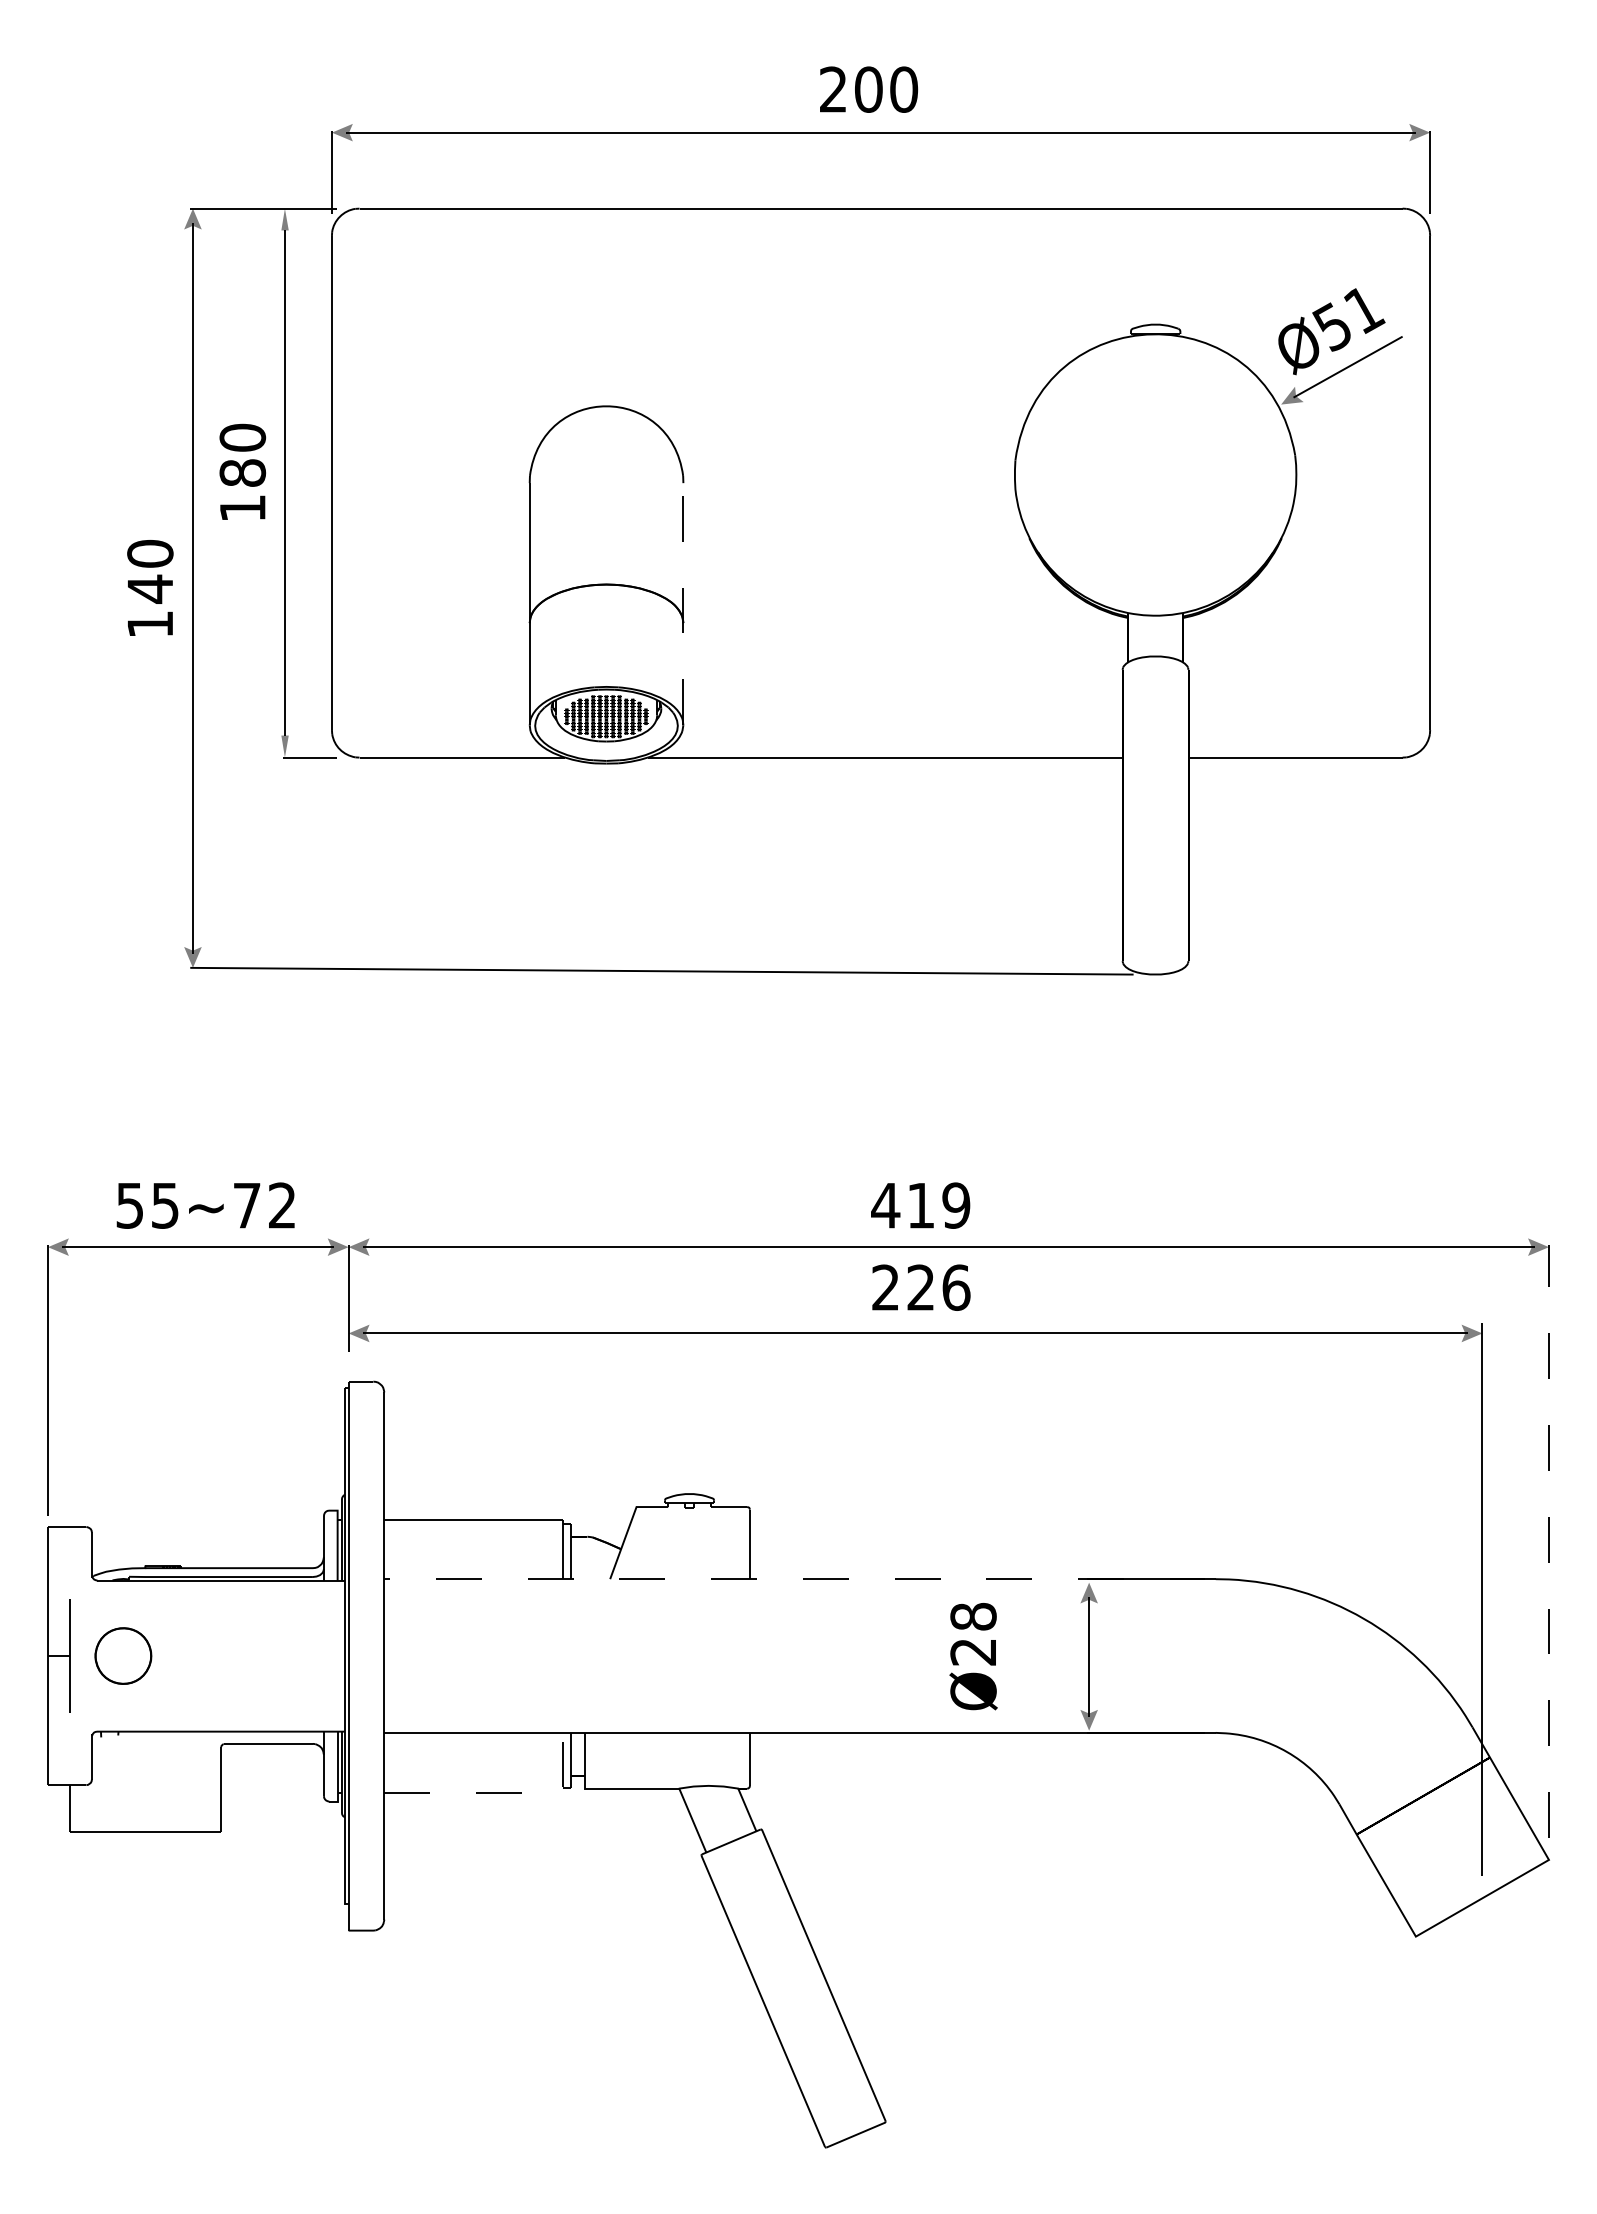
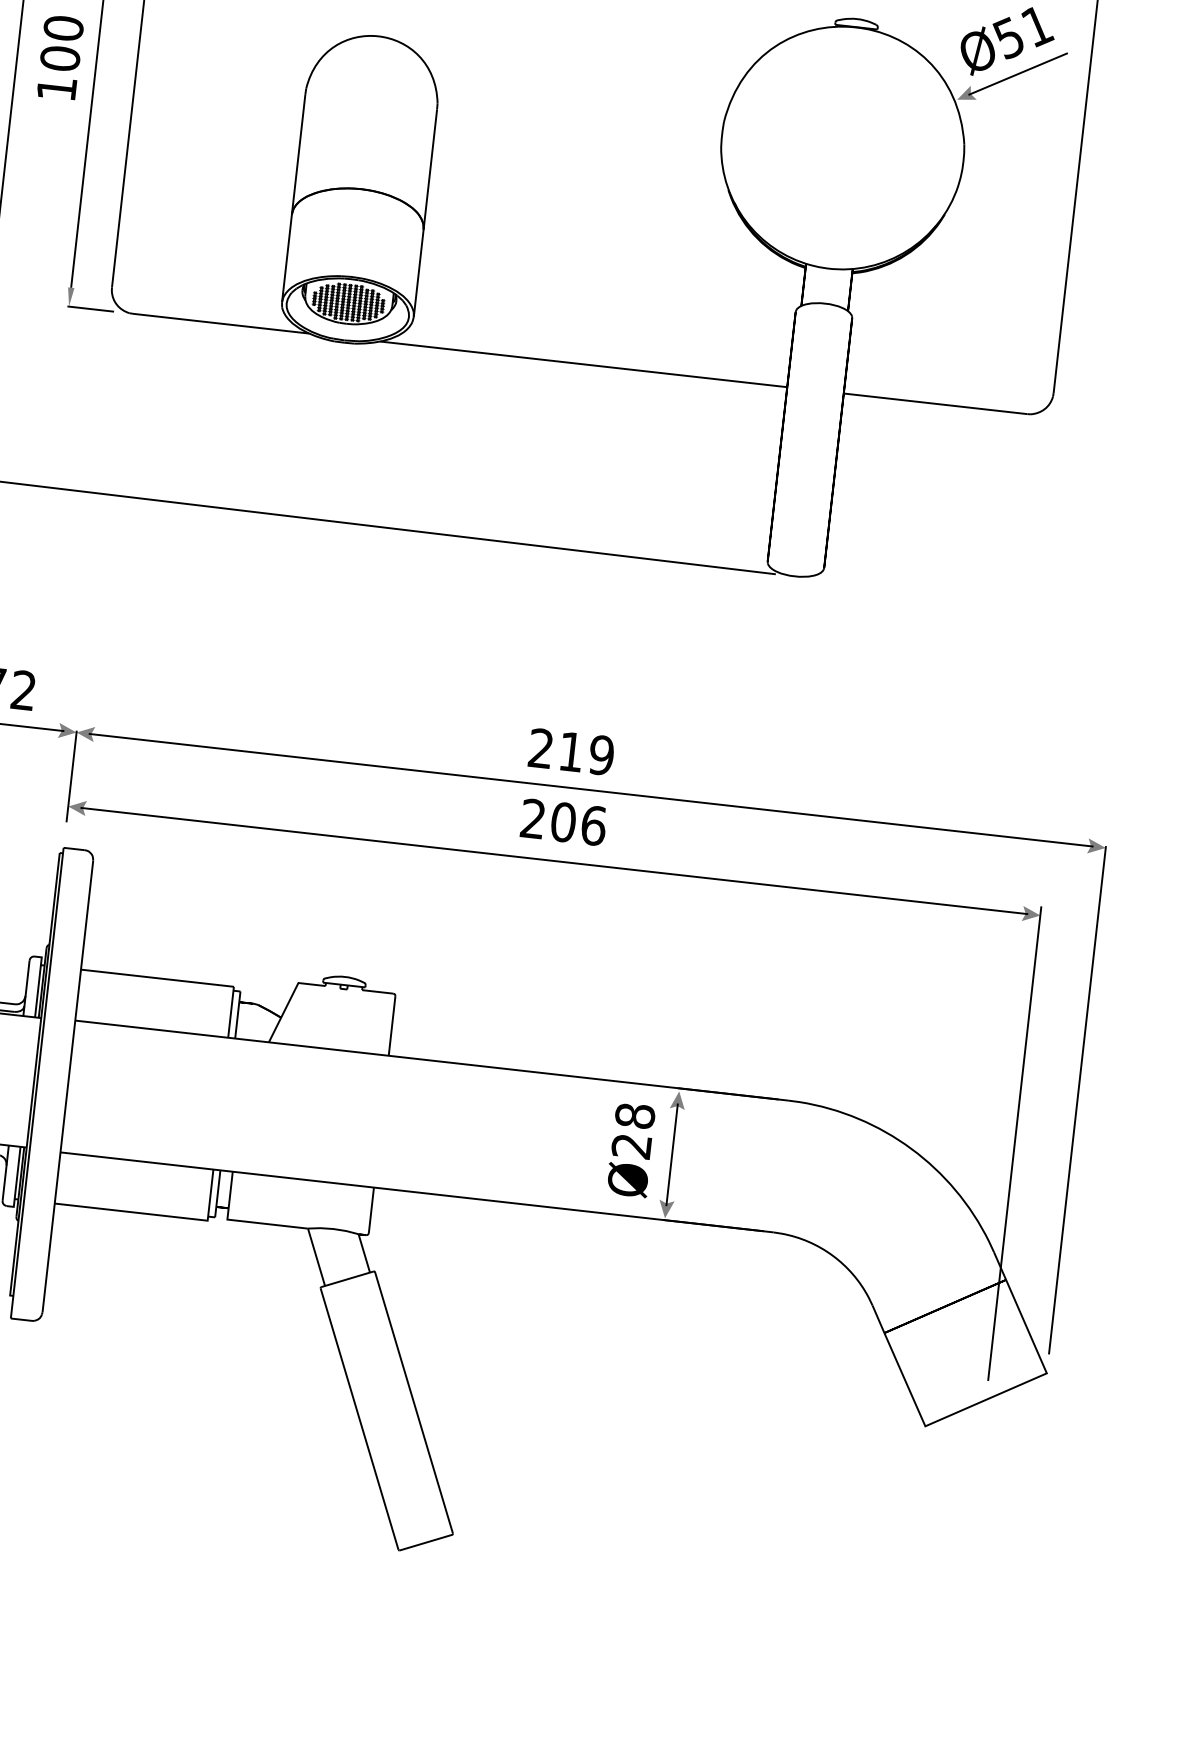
text: (242, 472) -> (60, 58), 180 -> 100
line: (683, 603) -> (425, 212), dashed -> solid
text: (885, 1205) -> (540, 748), 419 -> 219
text: (921, 1287) -> (563, 822), 226 -> 206
line: (1548, 1540) -> (1077, 1099), dashed -> solid
line: (800, 1579) -> (432, 1060), dashed -> solid
text: (973, 1656) -> (631, 1150), moved
line: (503, 1792) -> (156, 1214), dashed -> solid

